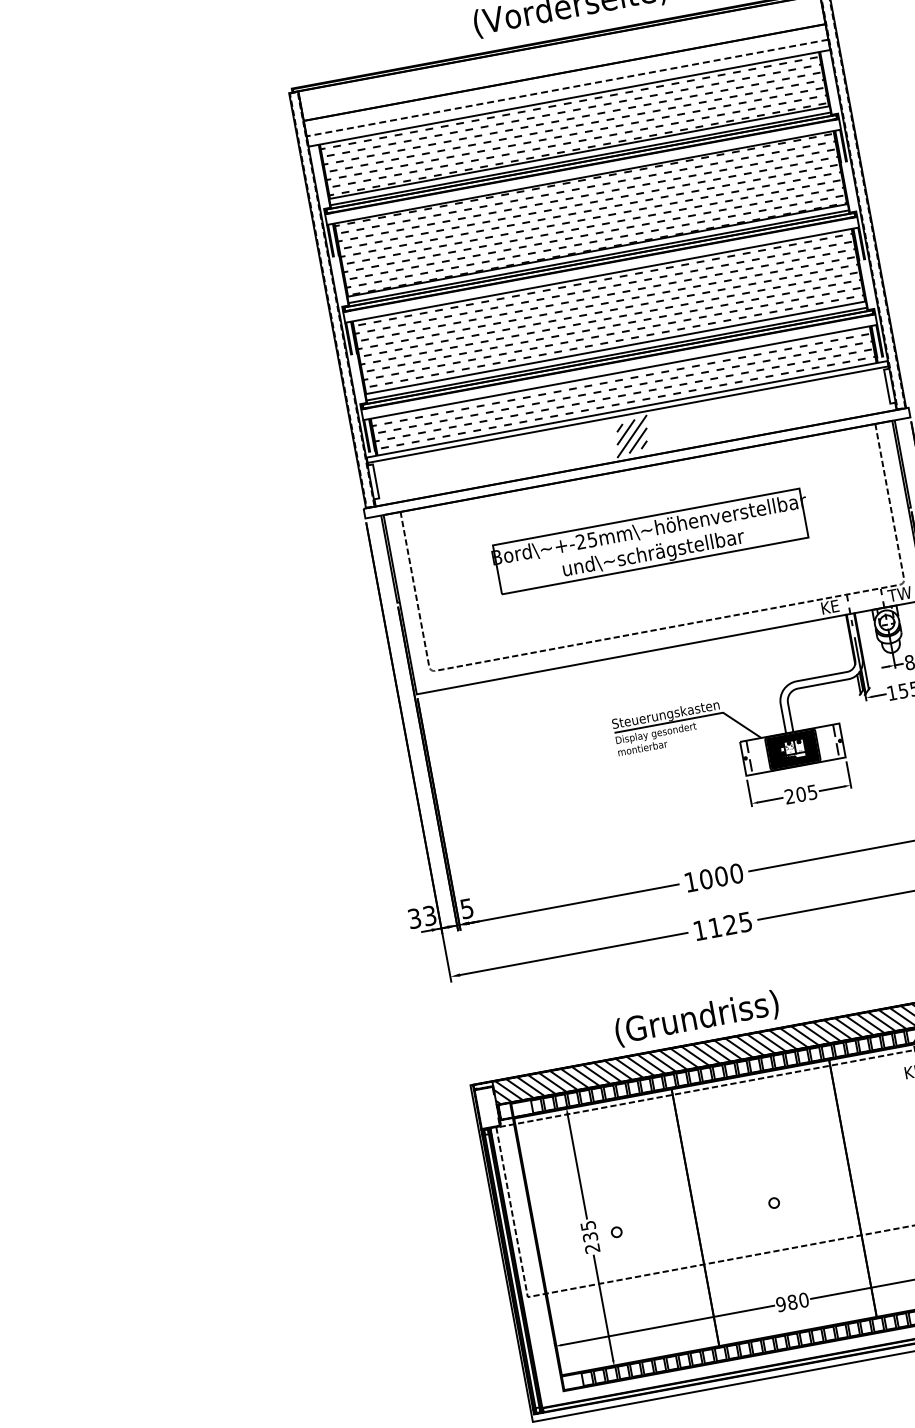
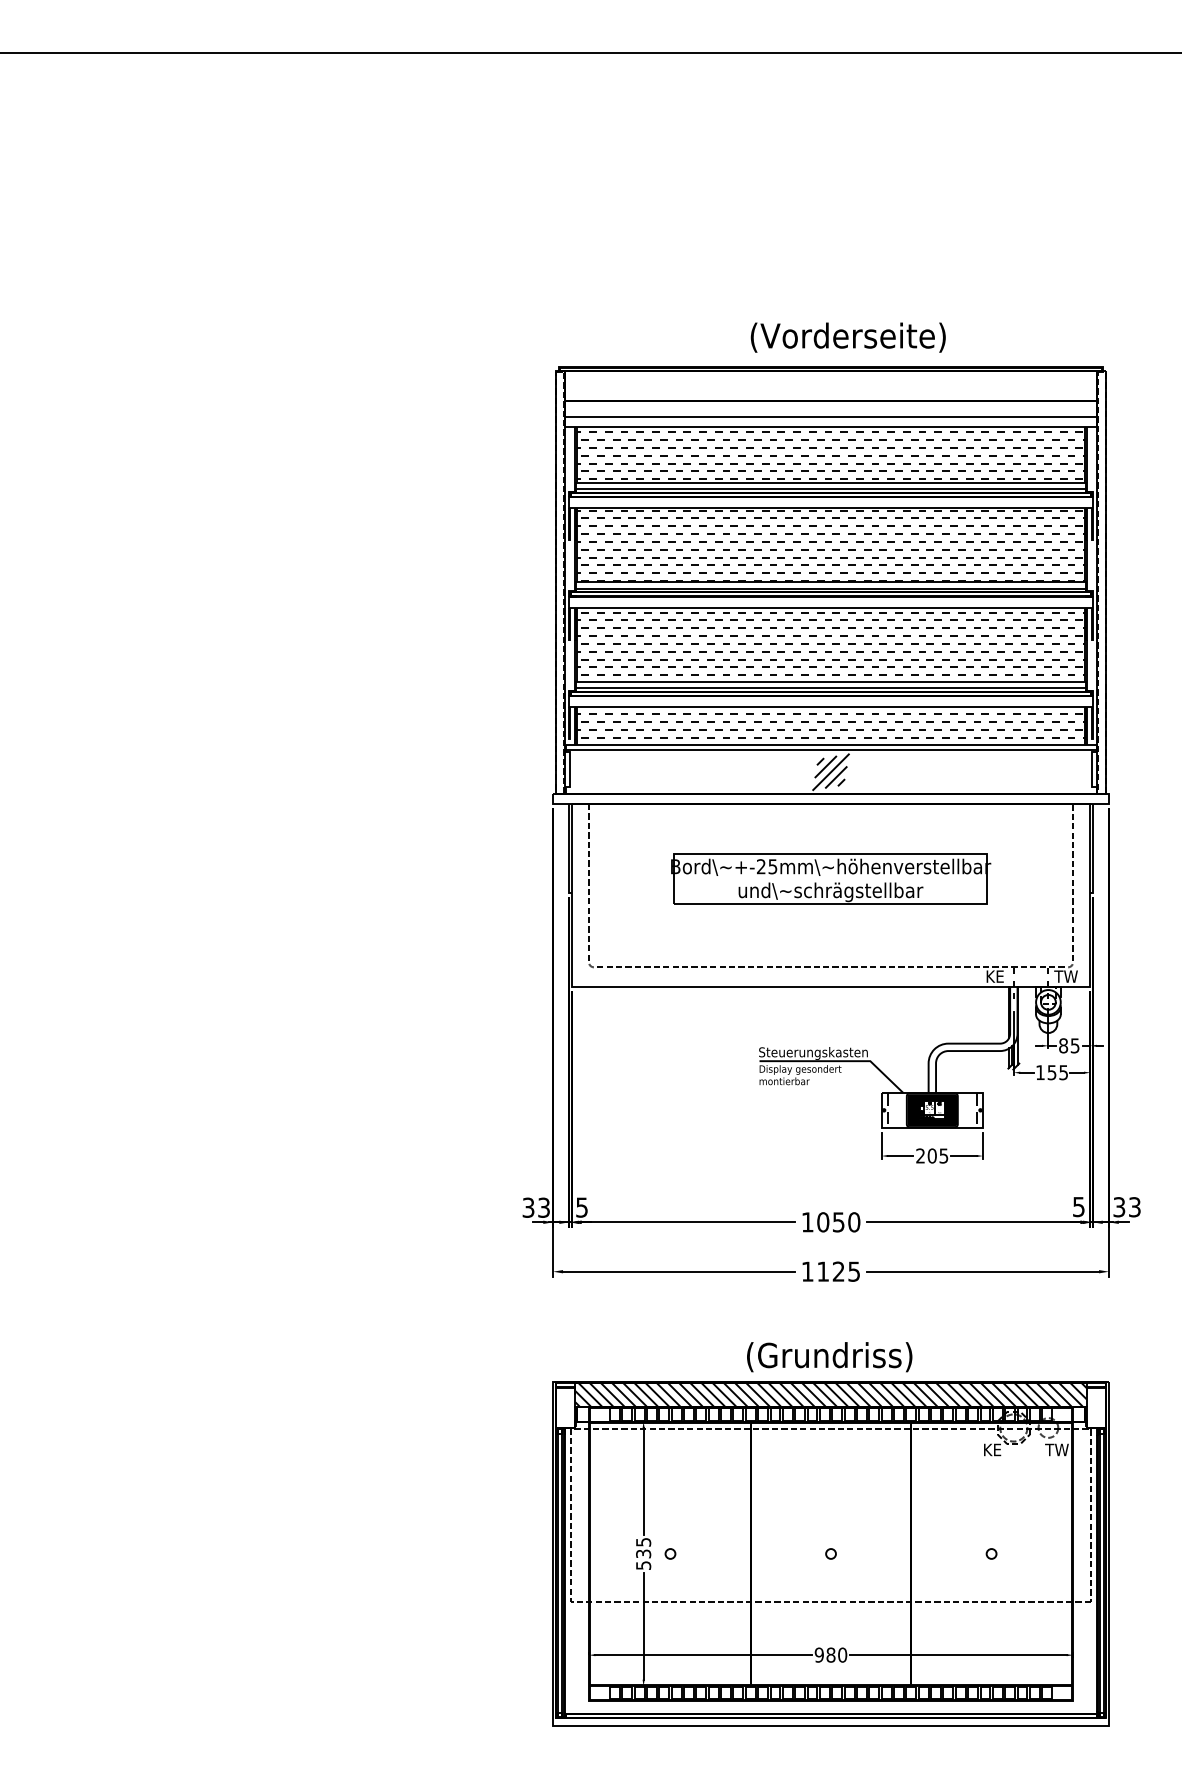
line: (566, 87) -> (830, 416), dashed -> solid
text: (721, 876) -> (838, 1222), 1000 -> 1050
text: (696, 1019) -> (829, 1357), moved
text: (592, 1248) -> (643, 1565), 235 -> 535

